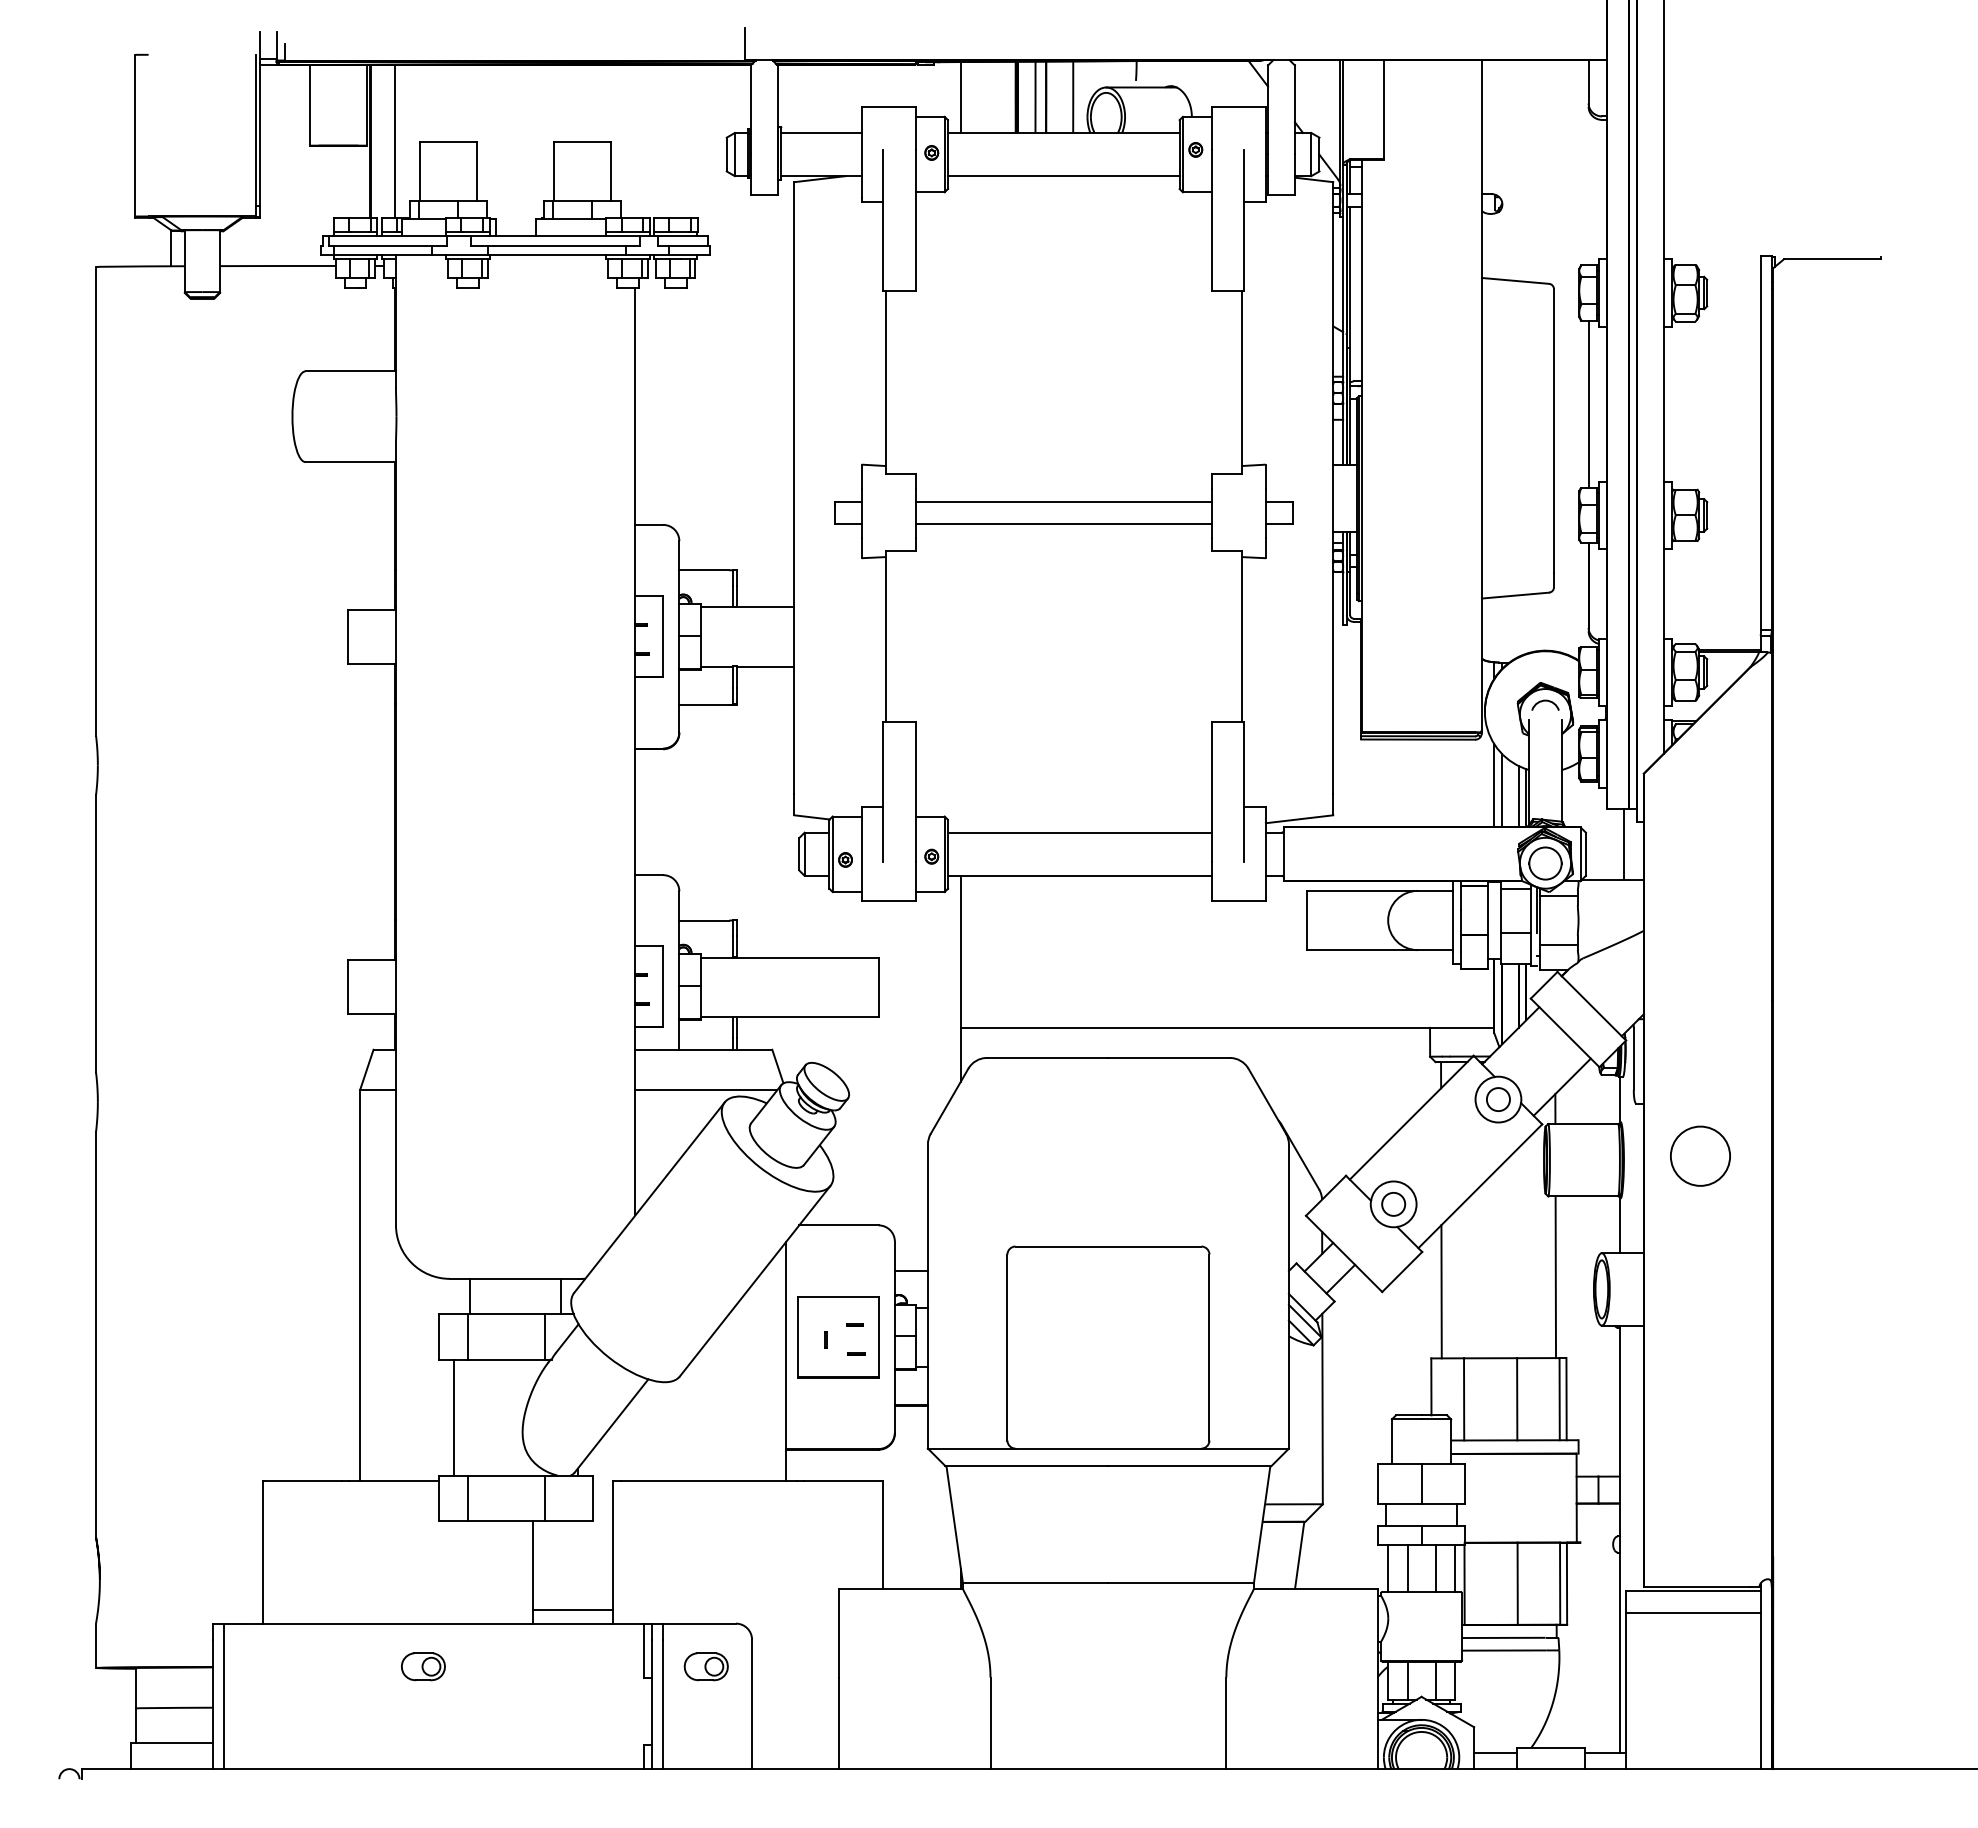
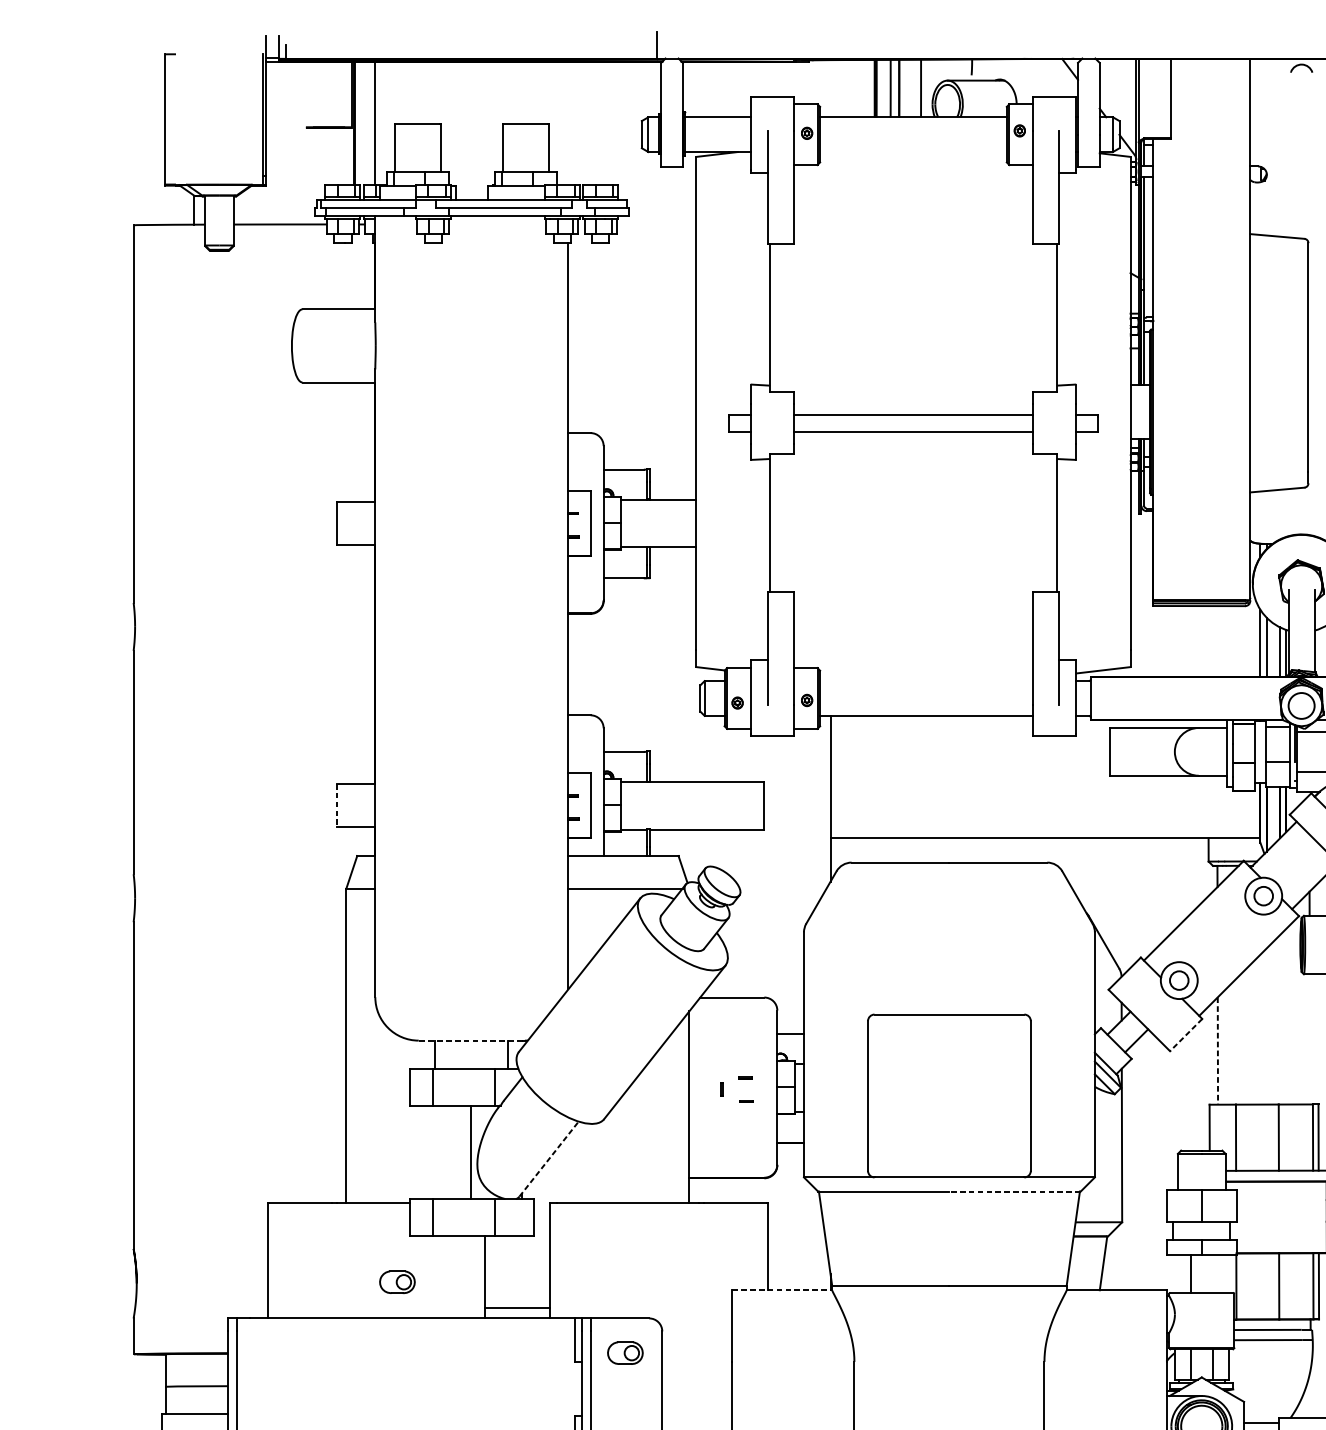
line: (960, 97) -> (830, 88), removed
line: (309, 104) -> (305, 94), removed
line: (1063, 176) -> (913, 152), removed
part: (1545, 704) -> (1301, 67), moved
line: (1079, 832) -> (926, 680), removed
line: (347, 987) -> (336, 805), solid -> dashed
line: (1401, 1272) -> (1185, 1035), solid -> dashed
line: (1555, 1277) -> (1309, 1039), removed
line: (513, 1278) -> (470, 1040), solid -> dashed
line: (1441, 1291) -> (1217, 1050), solid -> dashed
part: (838, 1337) -> (731, 1087), removed
line: (453, 1417) -> (470, 1152), moved
line: (611, 1425) -> (549, 1158), solid -> dashed
line: (1189, 1466) -> (1014, 1191), solid -> dashed
line: (1387, 1567) -> (1174, 1273), removed
line: (1435, 1567) -> (1212, 1273), removed
line: (1455, 1567) -> (1229, 1273), removed
line: (900, 1588) -> (781, 1290), solid -> dashed
part: (423, 1666) -> (397, 1282), moved

